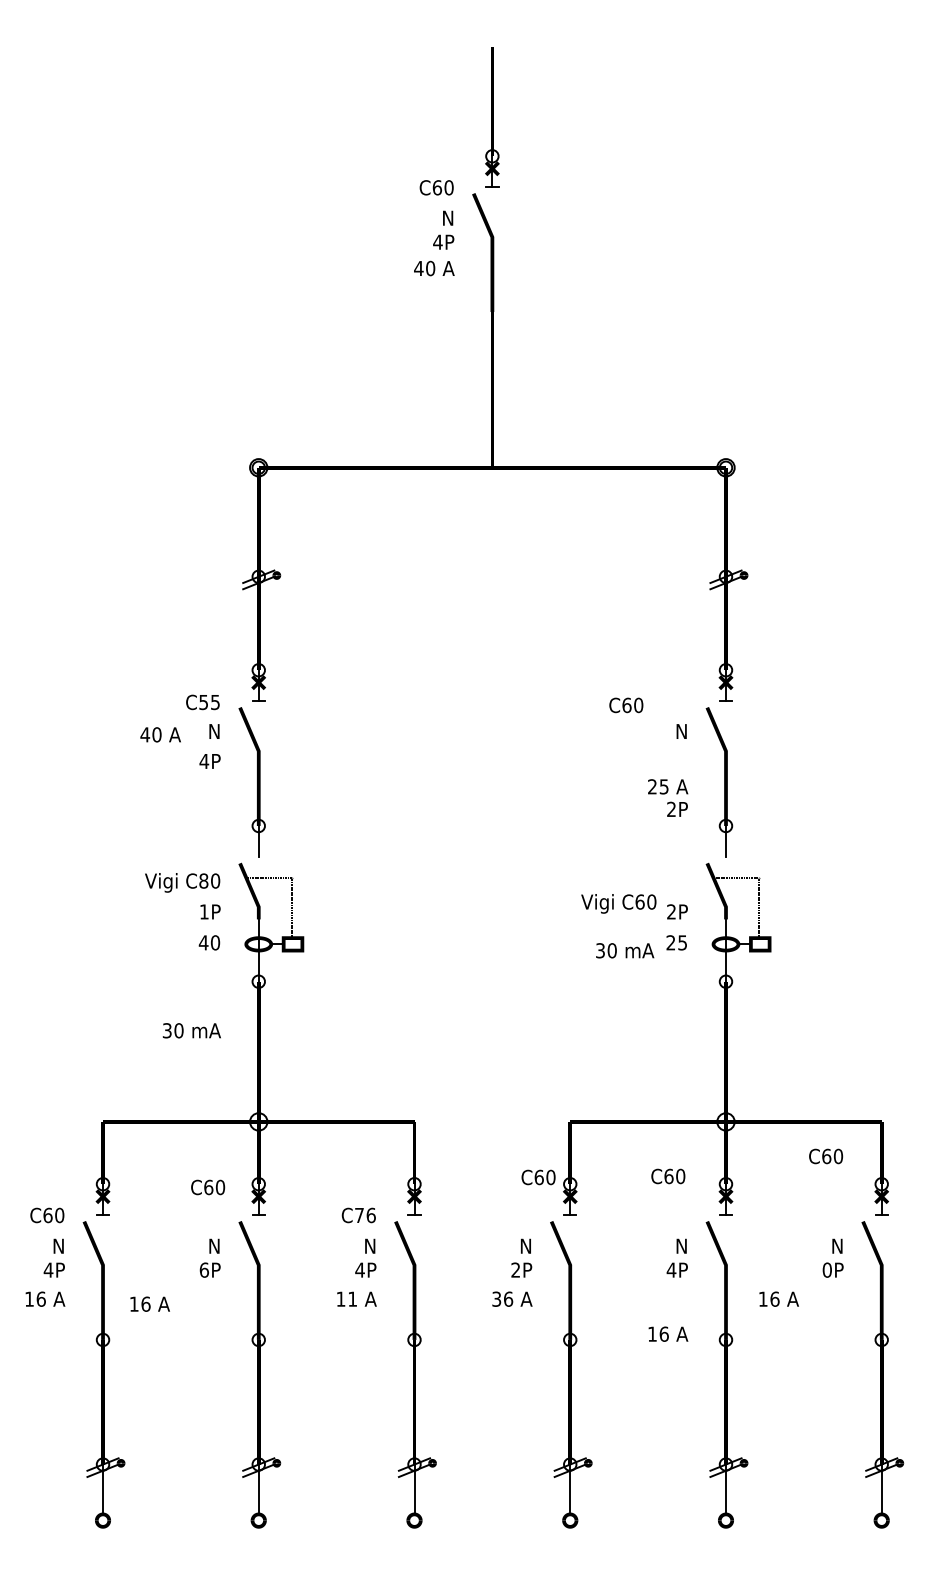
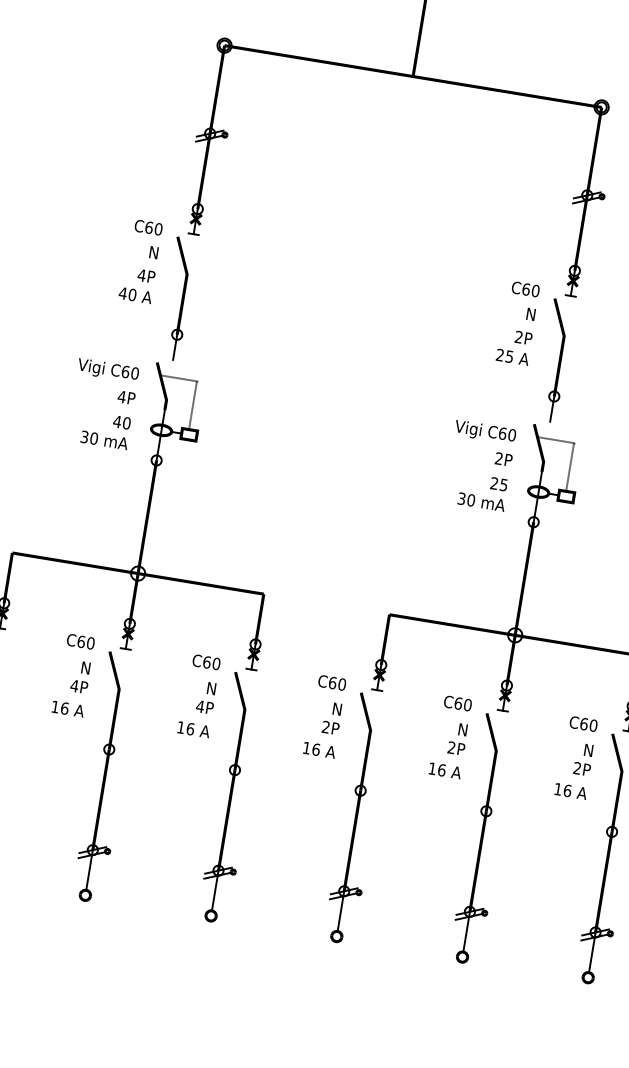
text: (209, 702) -> (153, 228), C55 -> C60
text: (626, 705) -> (525, 289), moved
text: (160, 734) -> (135, 295), moved
text: (677, 808) -> (523, 337), moved
text: (203, 880) -> (125, 371), C80 -> C60
text: (618, 903) -> (485, 432), moved
text: (204, 911) -> (122, 396), 1P -> 4P
text: (625, 950) -> (481, 501), moved
text: (191, 1030) -> (104, 440), moved
text: (826, 1156) -> (583, 724), moved
text: (668, 1176) -> (458, 703), moved
text: (538, 1177) -> (332, 682), moved
text: (208, 1187) -> (81, 641), moved
text: (365, 1215) -> (211, 663), C76 -> C60
text: (204, 1269) -> (74, 685), 6P -> 4P
text: (671, 1269) -> (451, 747), 4P -> 2P
text: (826, 1269) -> (576, 767), 0P -> 2P
text: (352, 1298) -> (190, 728), 11 -> 16
text: (496, 1298) -> (306, 747), 36 -> 16
text: (778, 1298) -> (570, 790), moved
text: (149, 1303) -> (67, 708), moved
text: (668, 1333) -> (445, 770), moved

